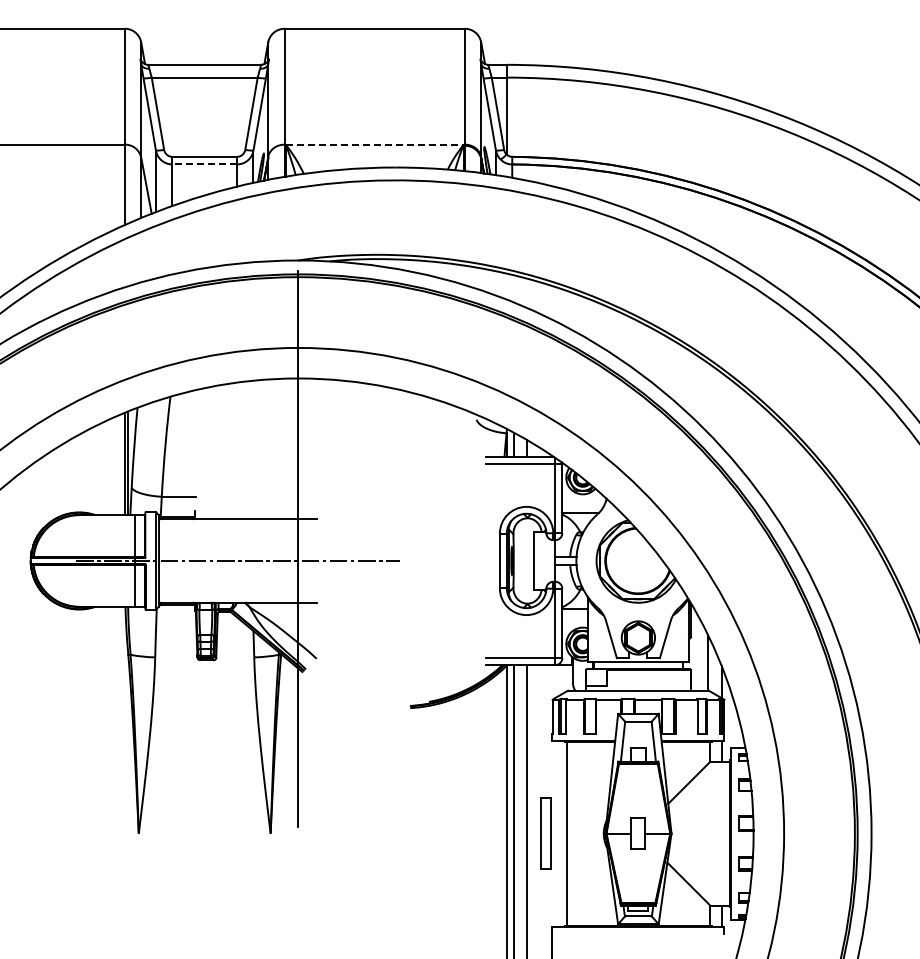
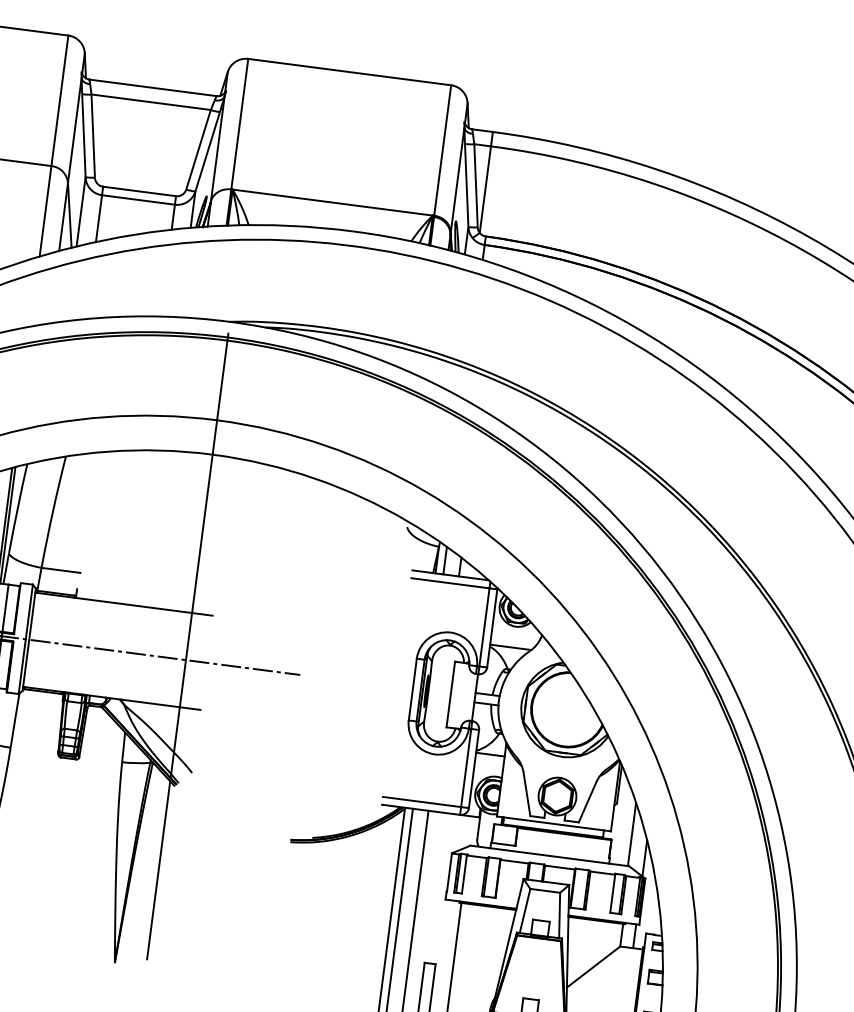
line: (374, 144) -> (332, 202), dashed -> solid
line: (204, 164) -> (138, 200), dashed -> solid

